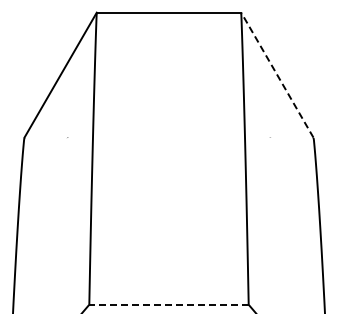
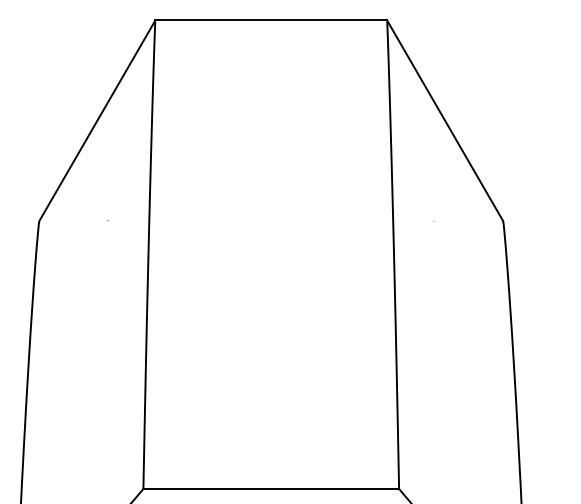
line: (277, 74) -> (445, 119), dashed -> solid
line: (169, 304) -> (272, 488), dashed -> solid

